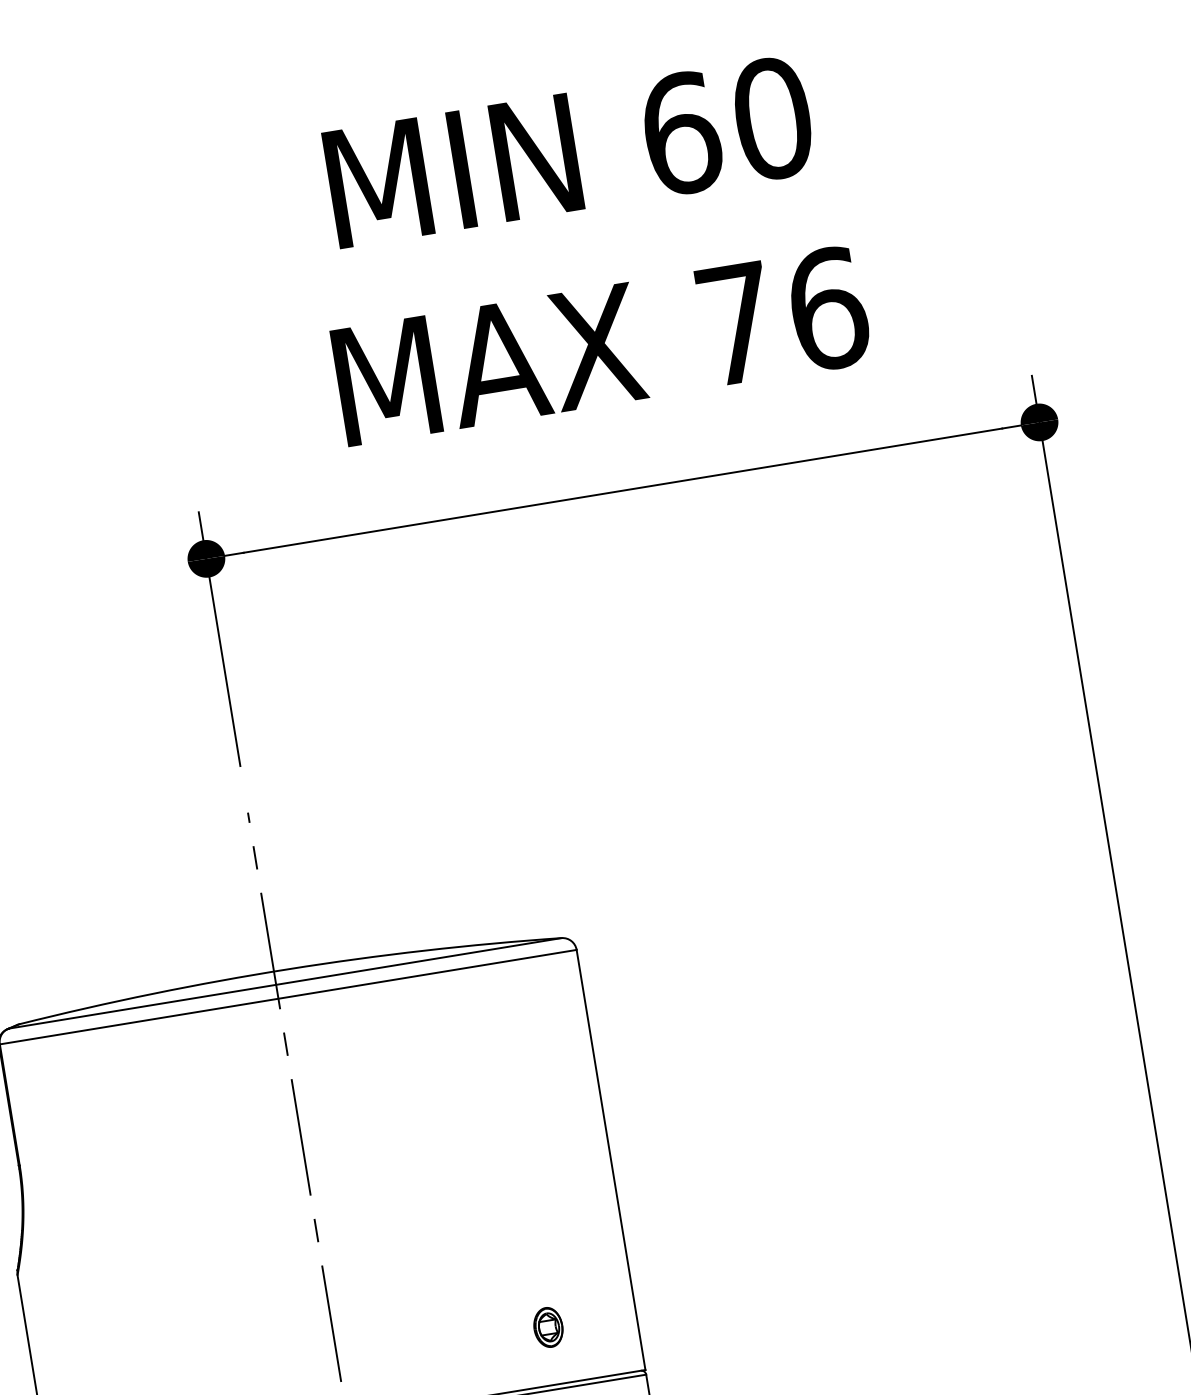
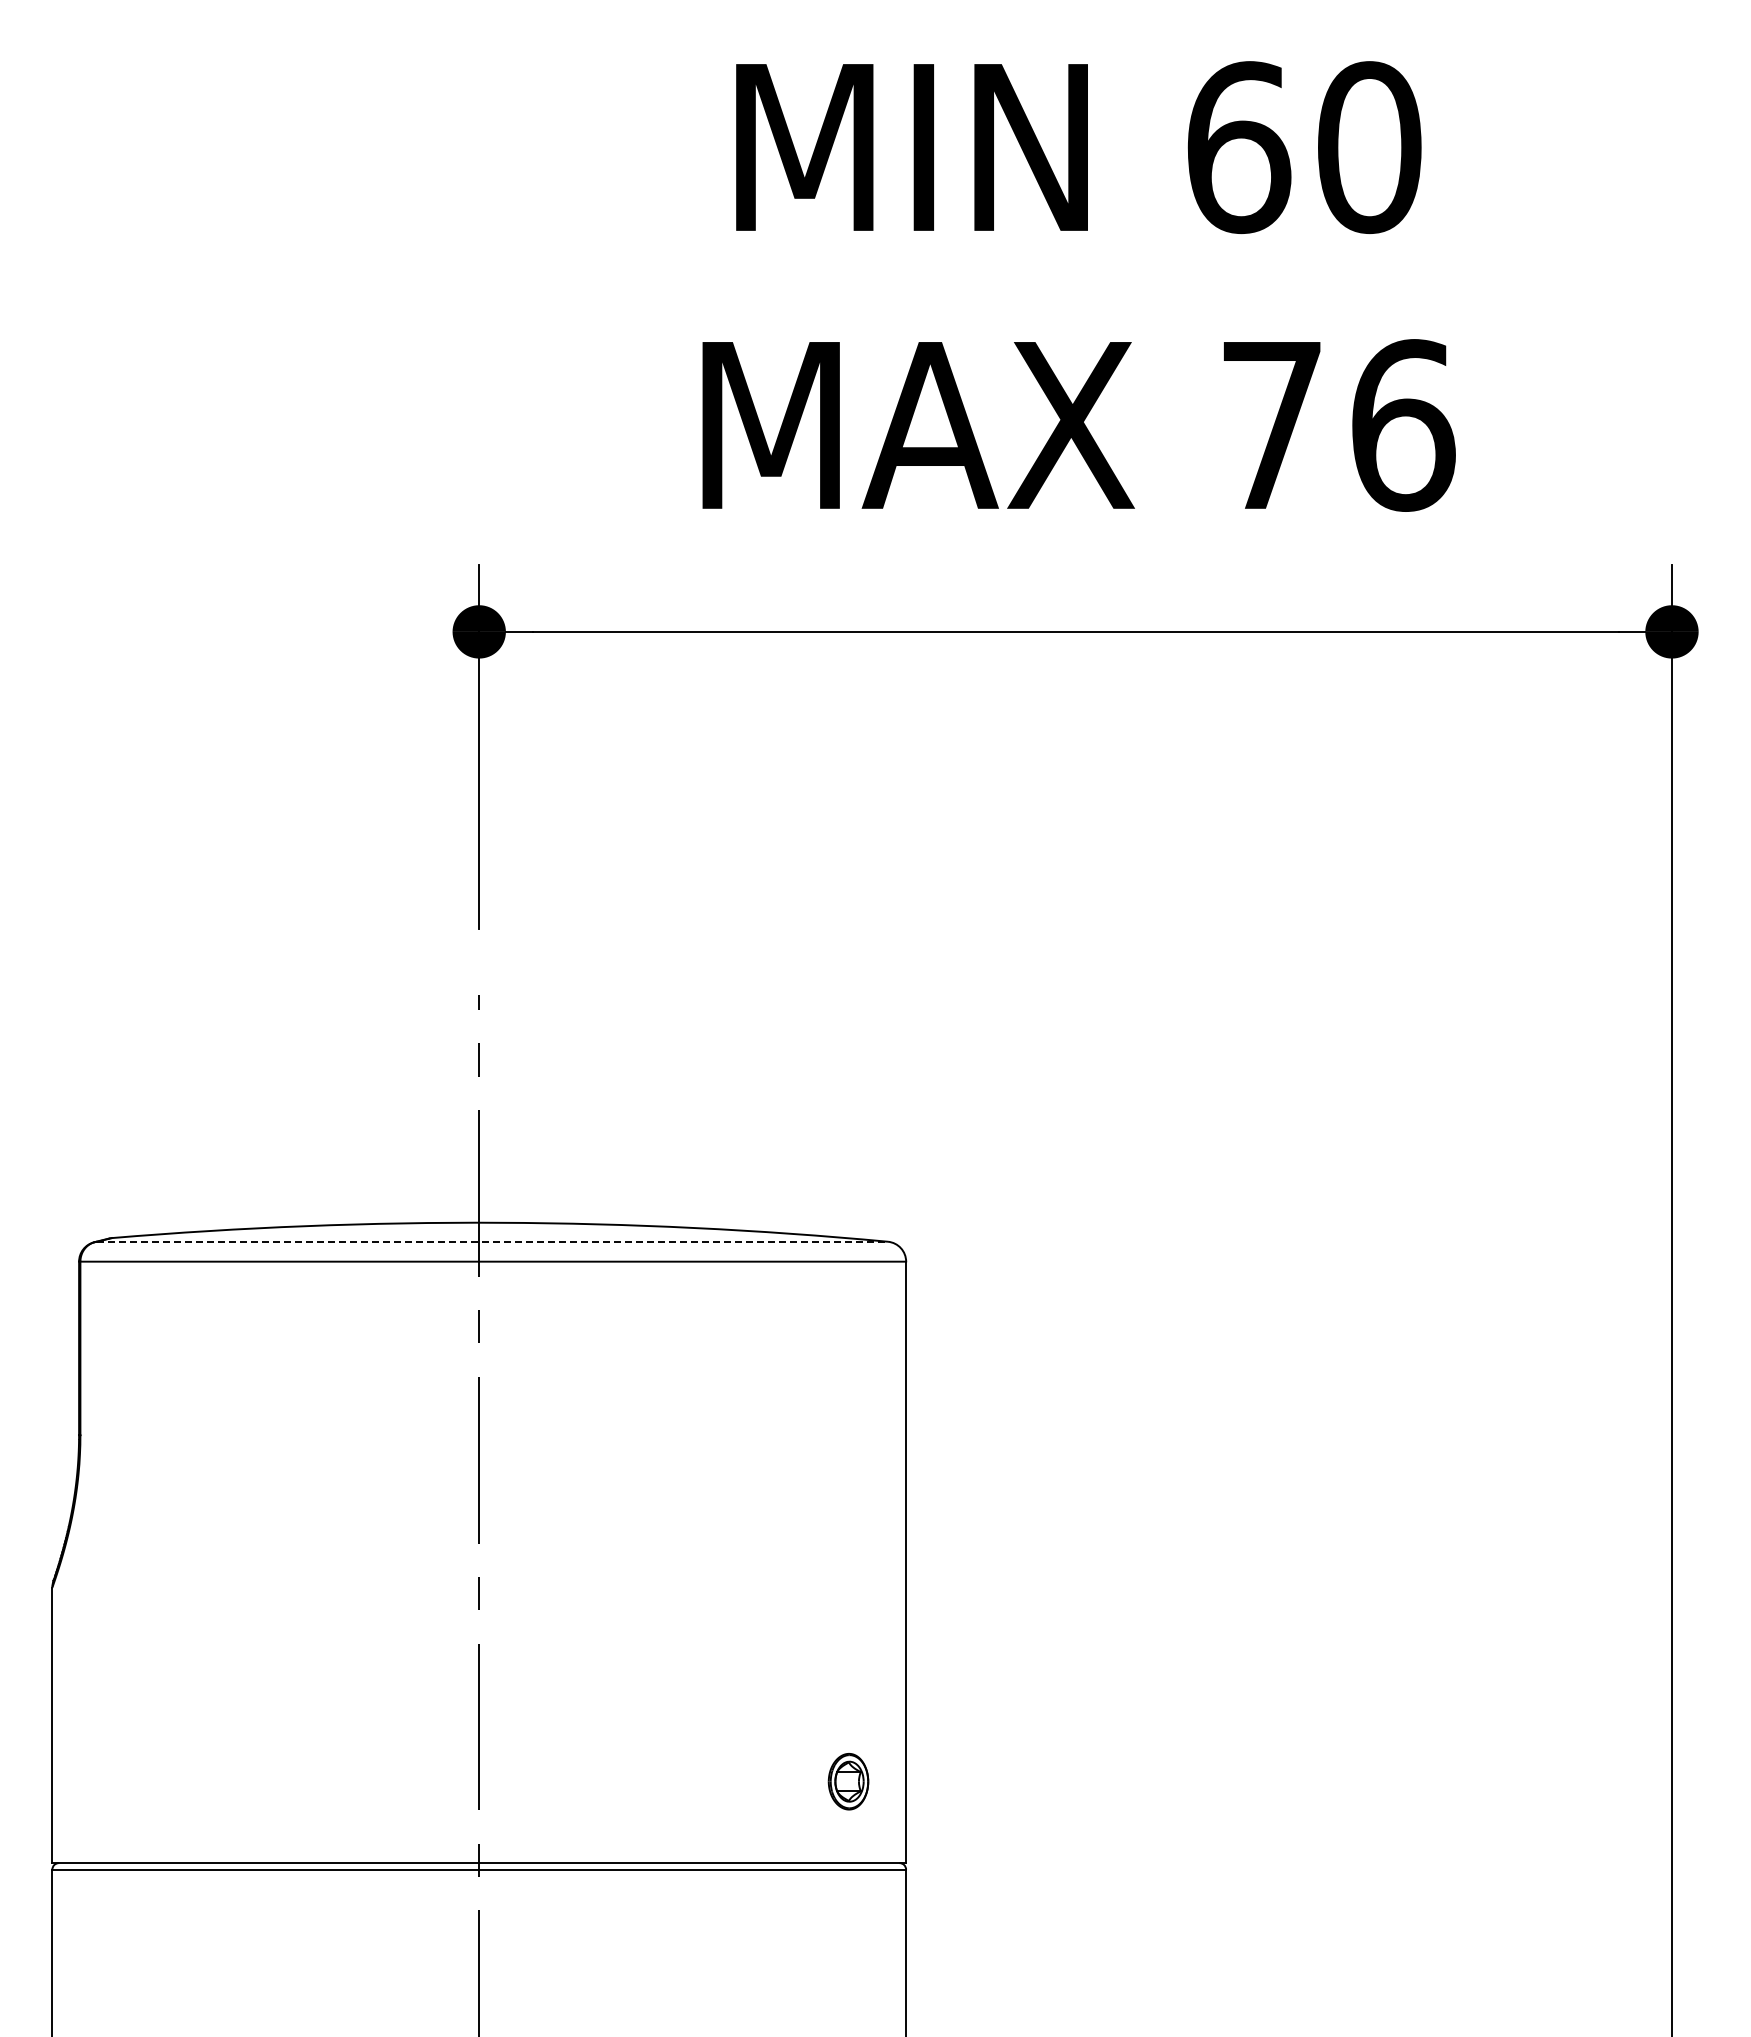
line: (286, 983) -> (493, 1241), solid -> dashed
part: (548, 1327) -> (848, 1781), moved

